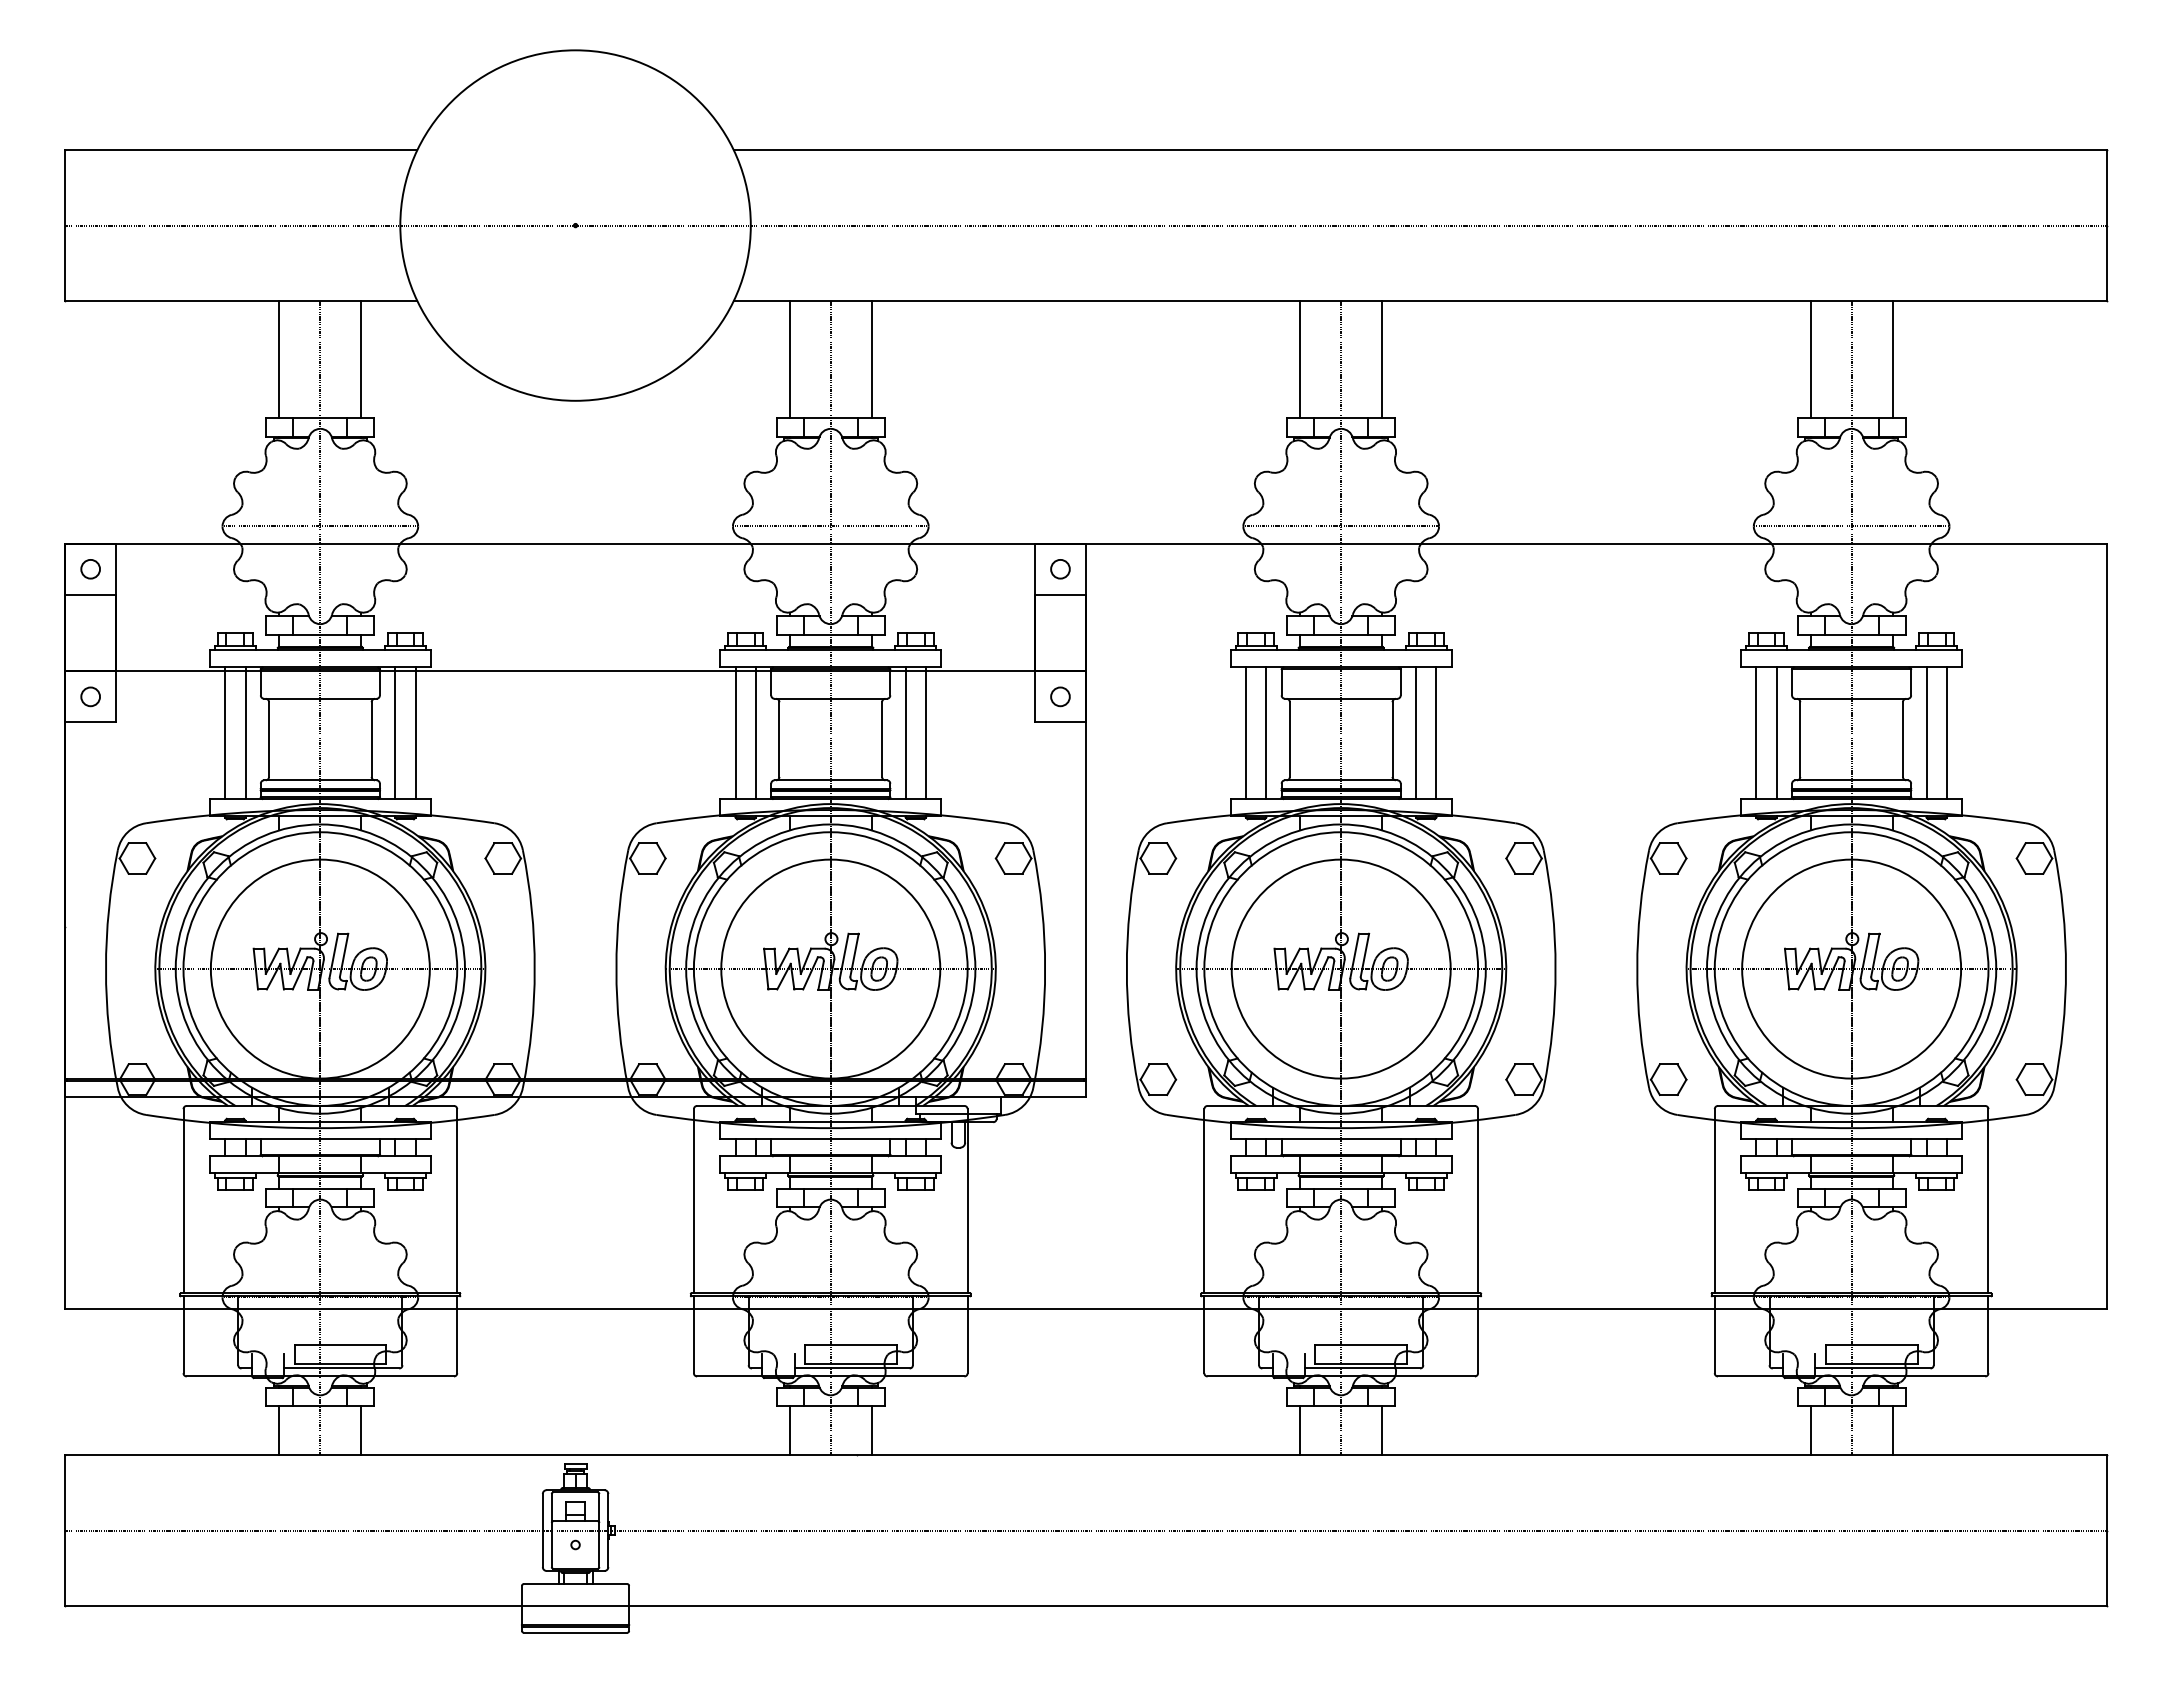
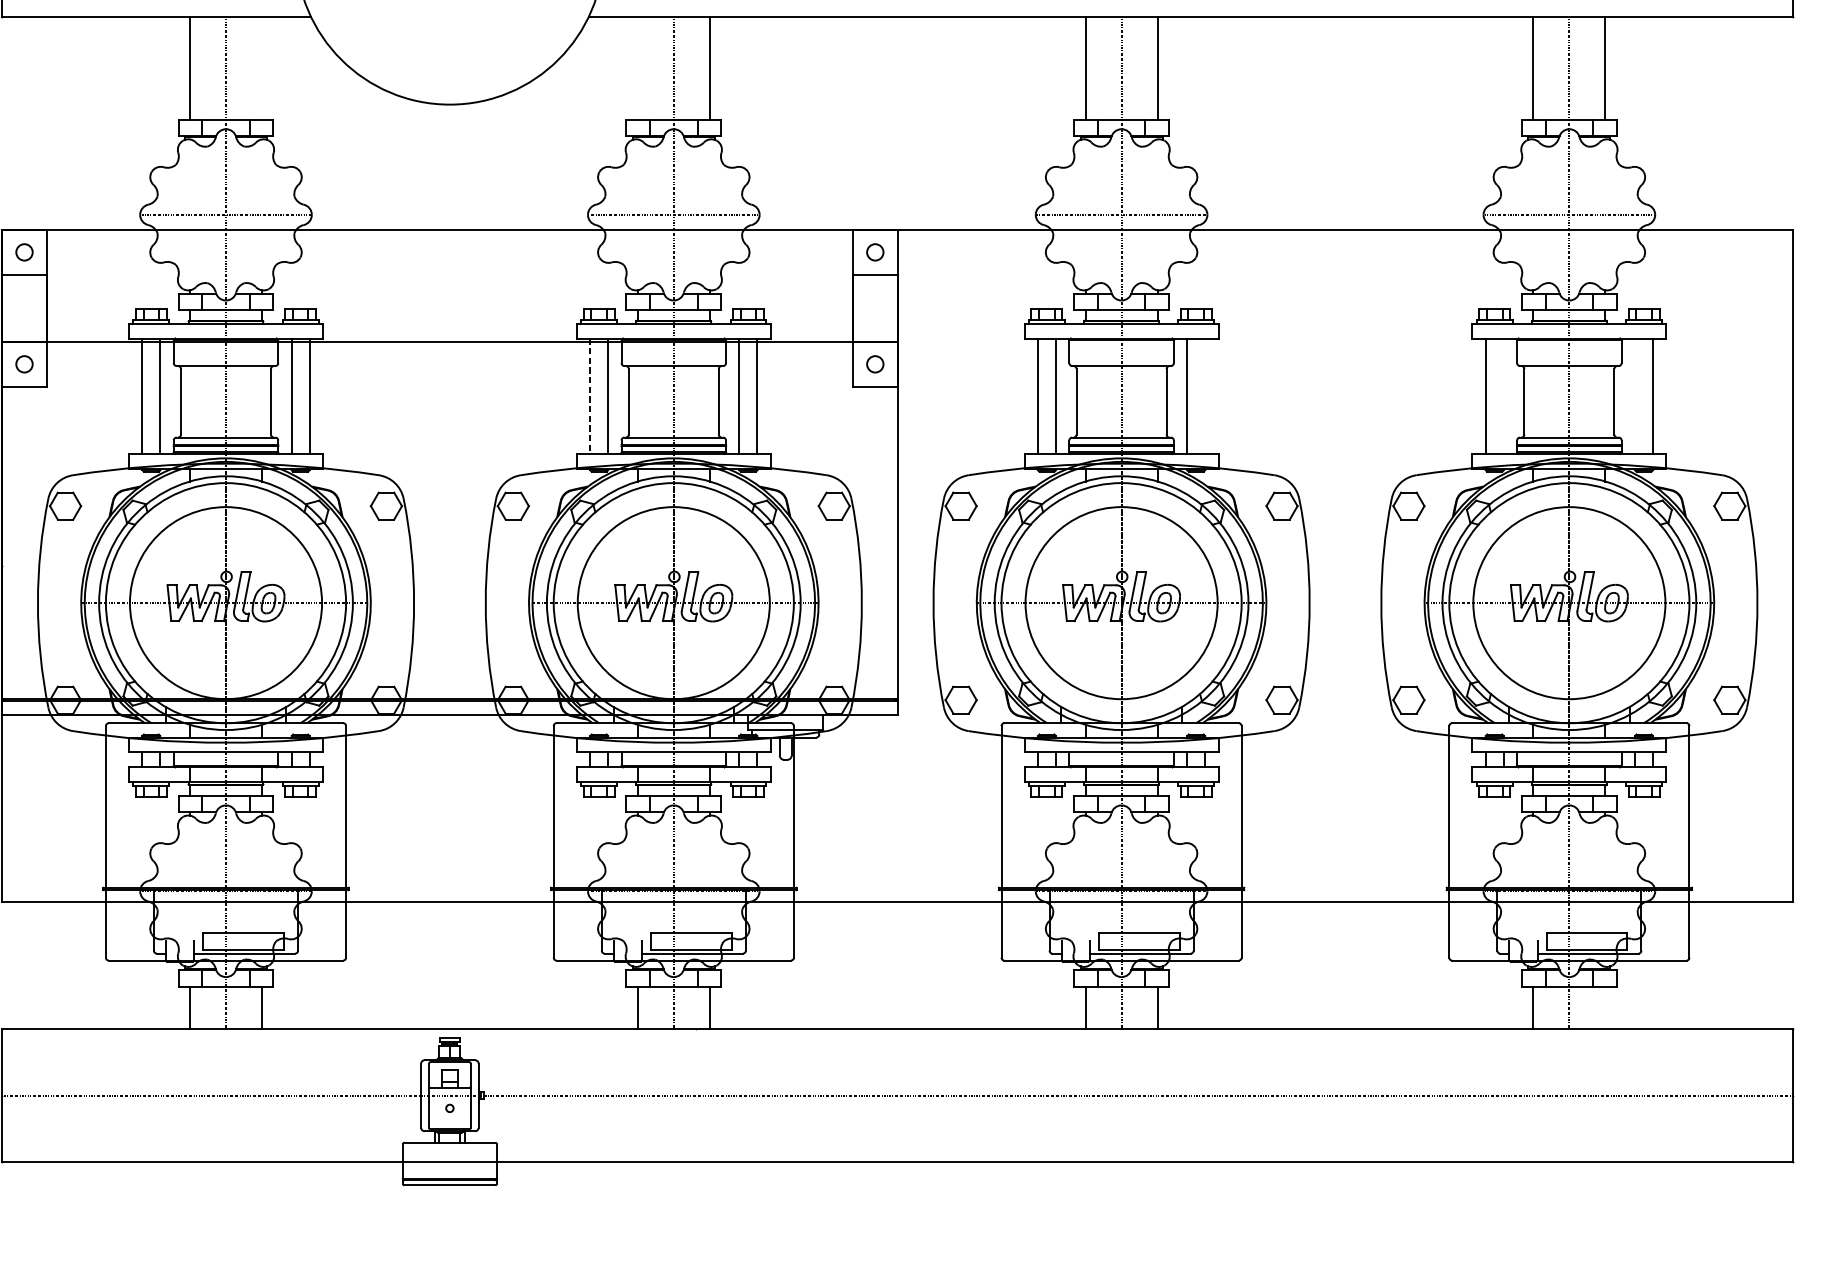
line: (361, 359) -> (262, 68), removed
line: (789, 359) -> (637, 68), removed
line: (1436, 732) -> (1205, 395), removed
line: (1776, 732) -> (1503, 395), removed
line: (1926, 732) -> (1635, 395), removed
line: (735, 733) -> (590, 396), solid -> dashed
line: (1892, 1430) -> (1605, 1007), removed

